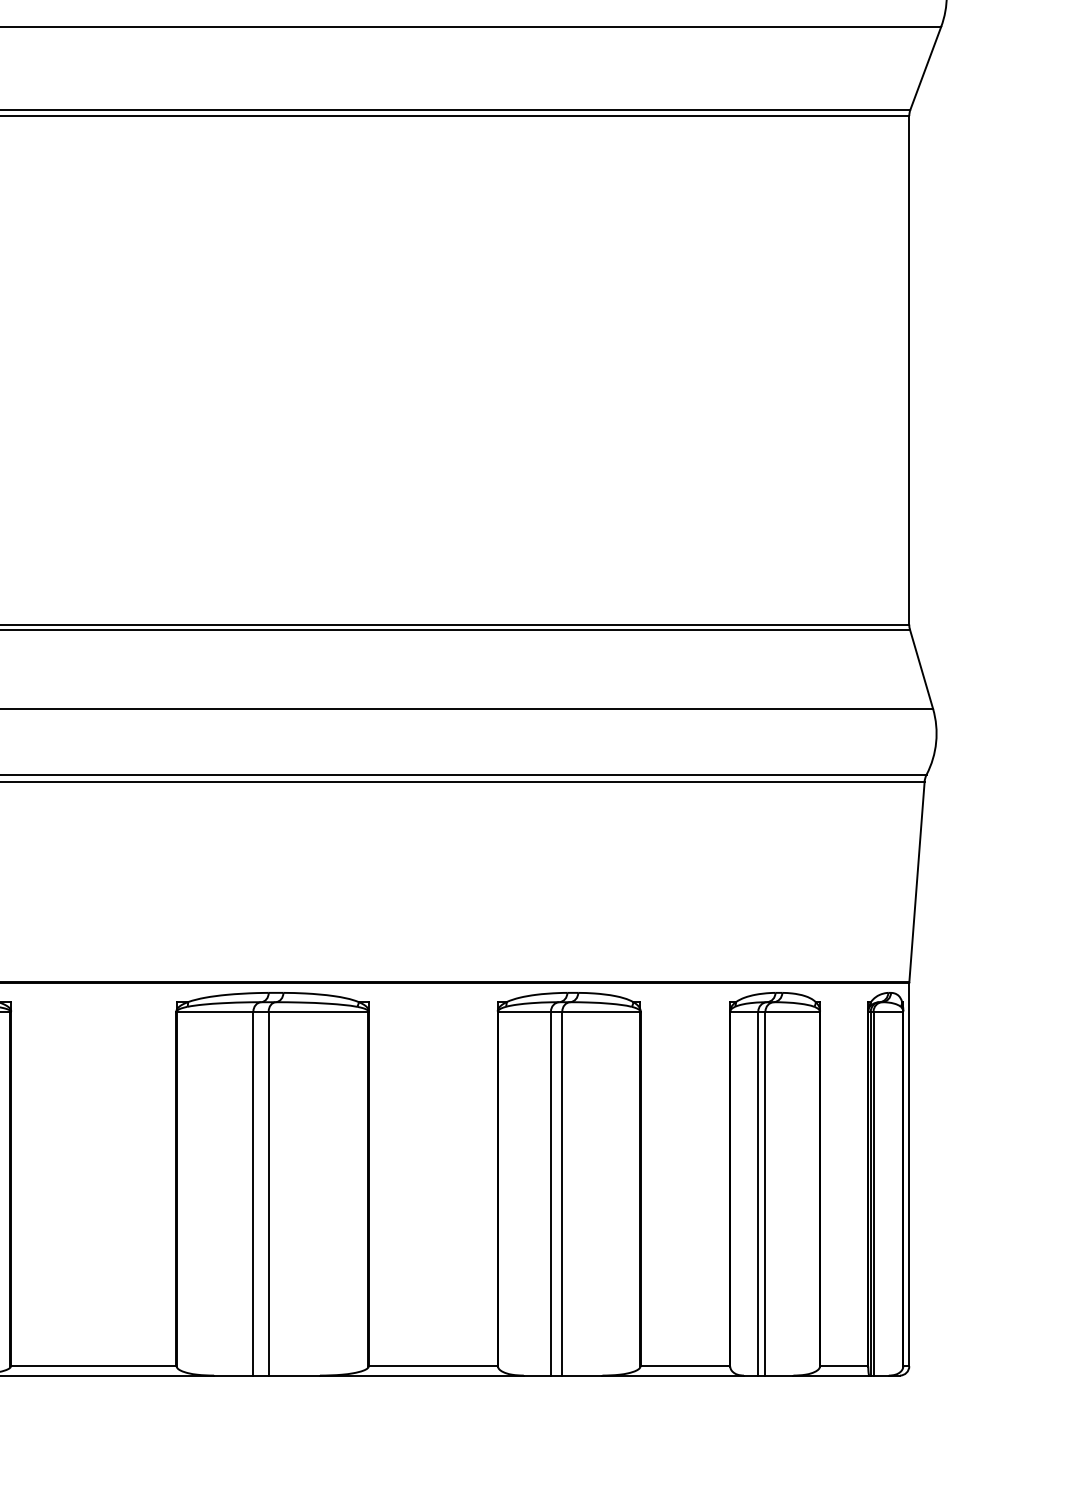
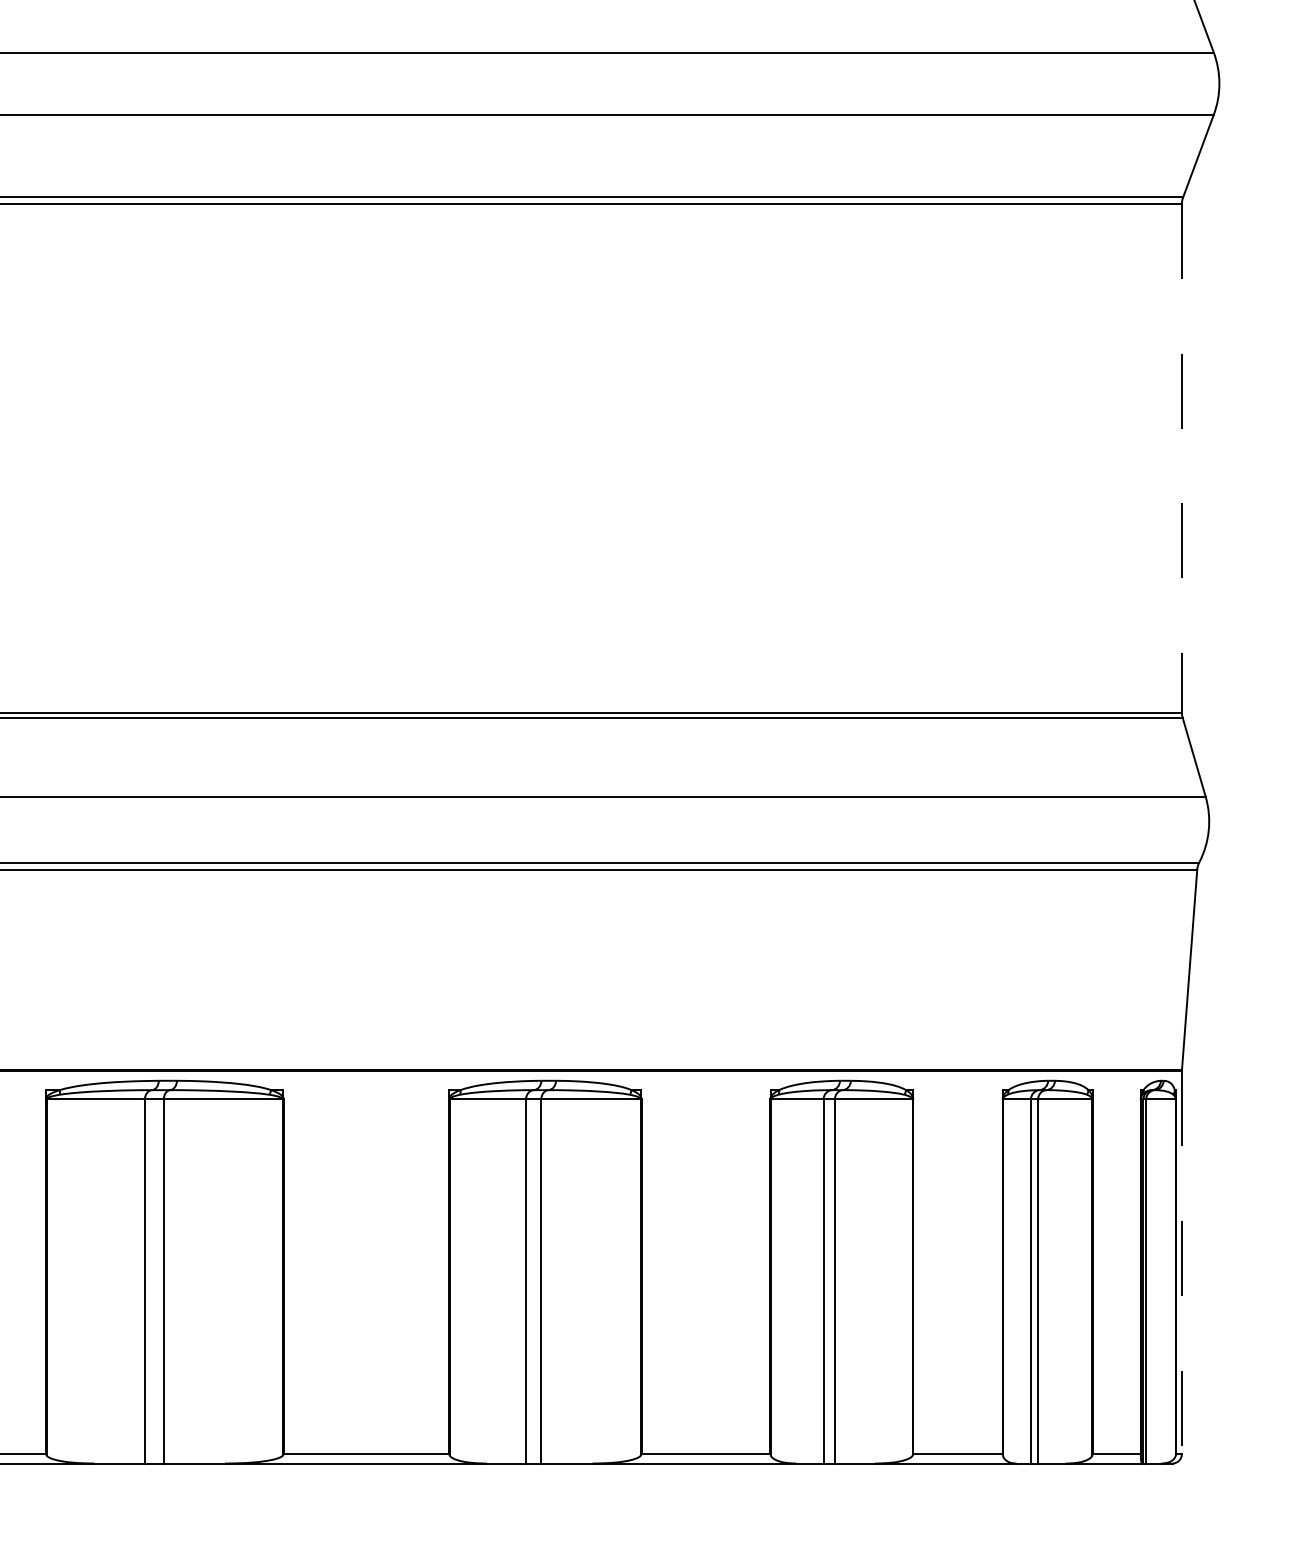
line: (908, 370) -> (1181, 458), solid -> dashed
line: (908, 1175) -> (1181, 1263), solid -> dashed

